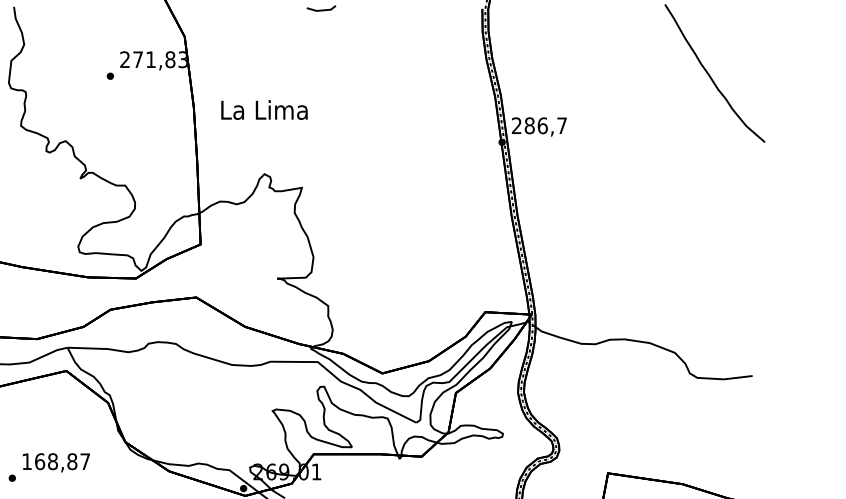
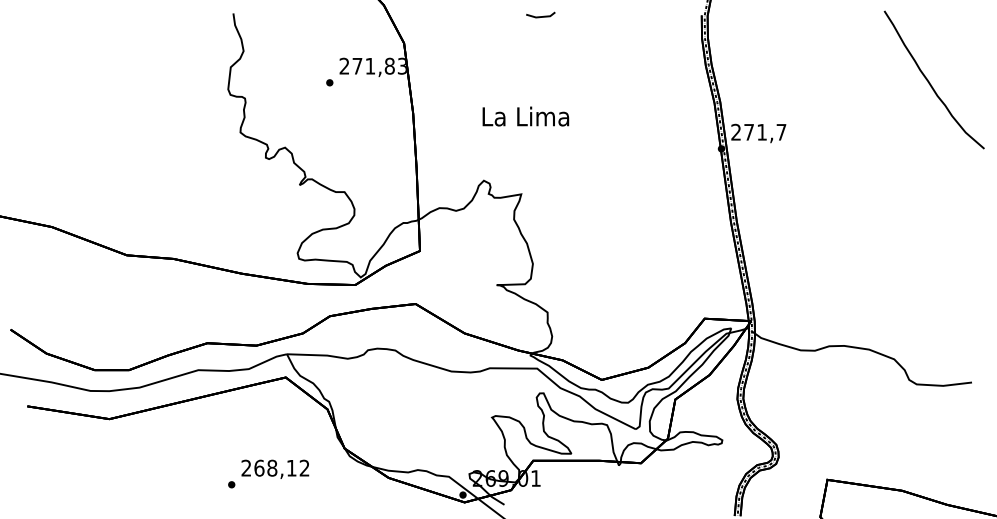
text: (264, 109) -> (525, 116), moved
text: (536, 124) -> (755, 131), 286,7 -> 271,7
text: (56, 460) -> (275, 467), 168,87 -> 268,12

